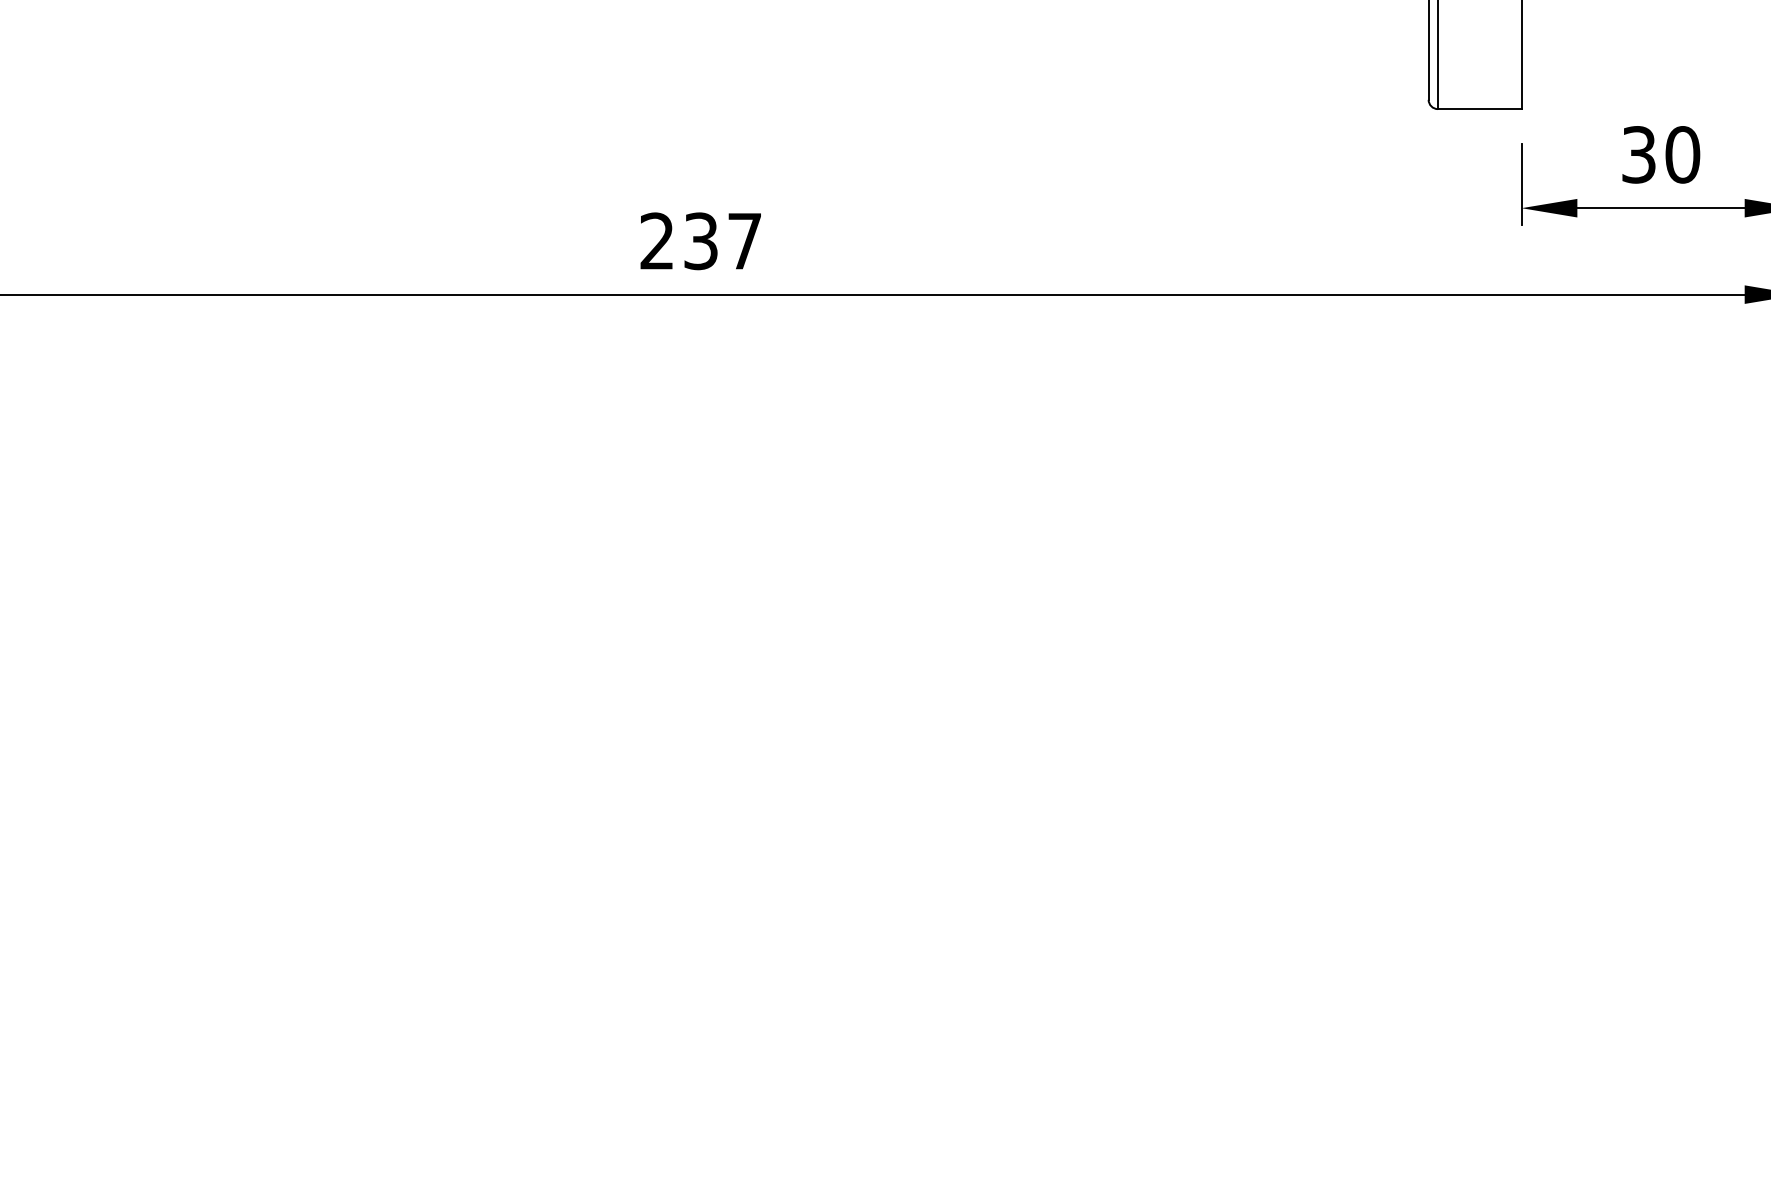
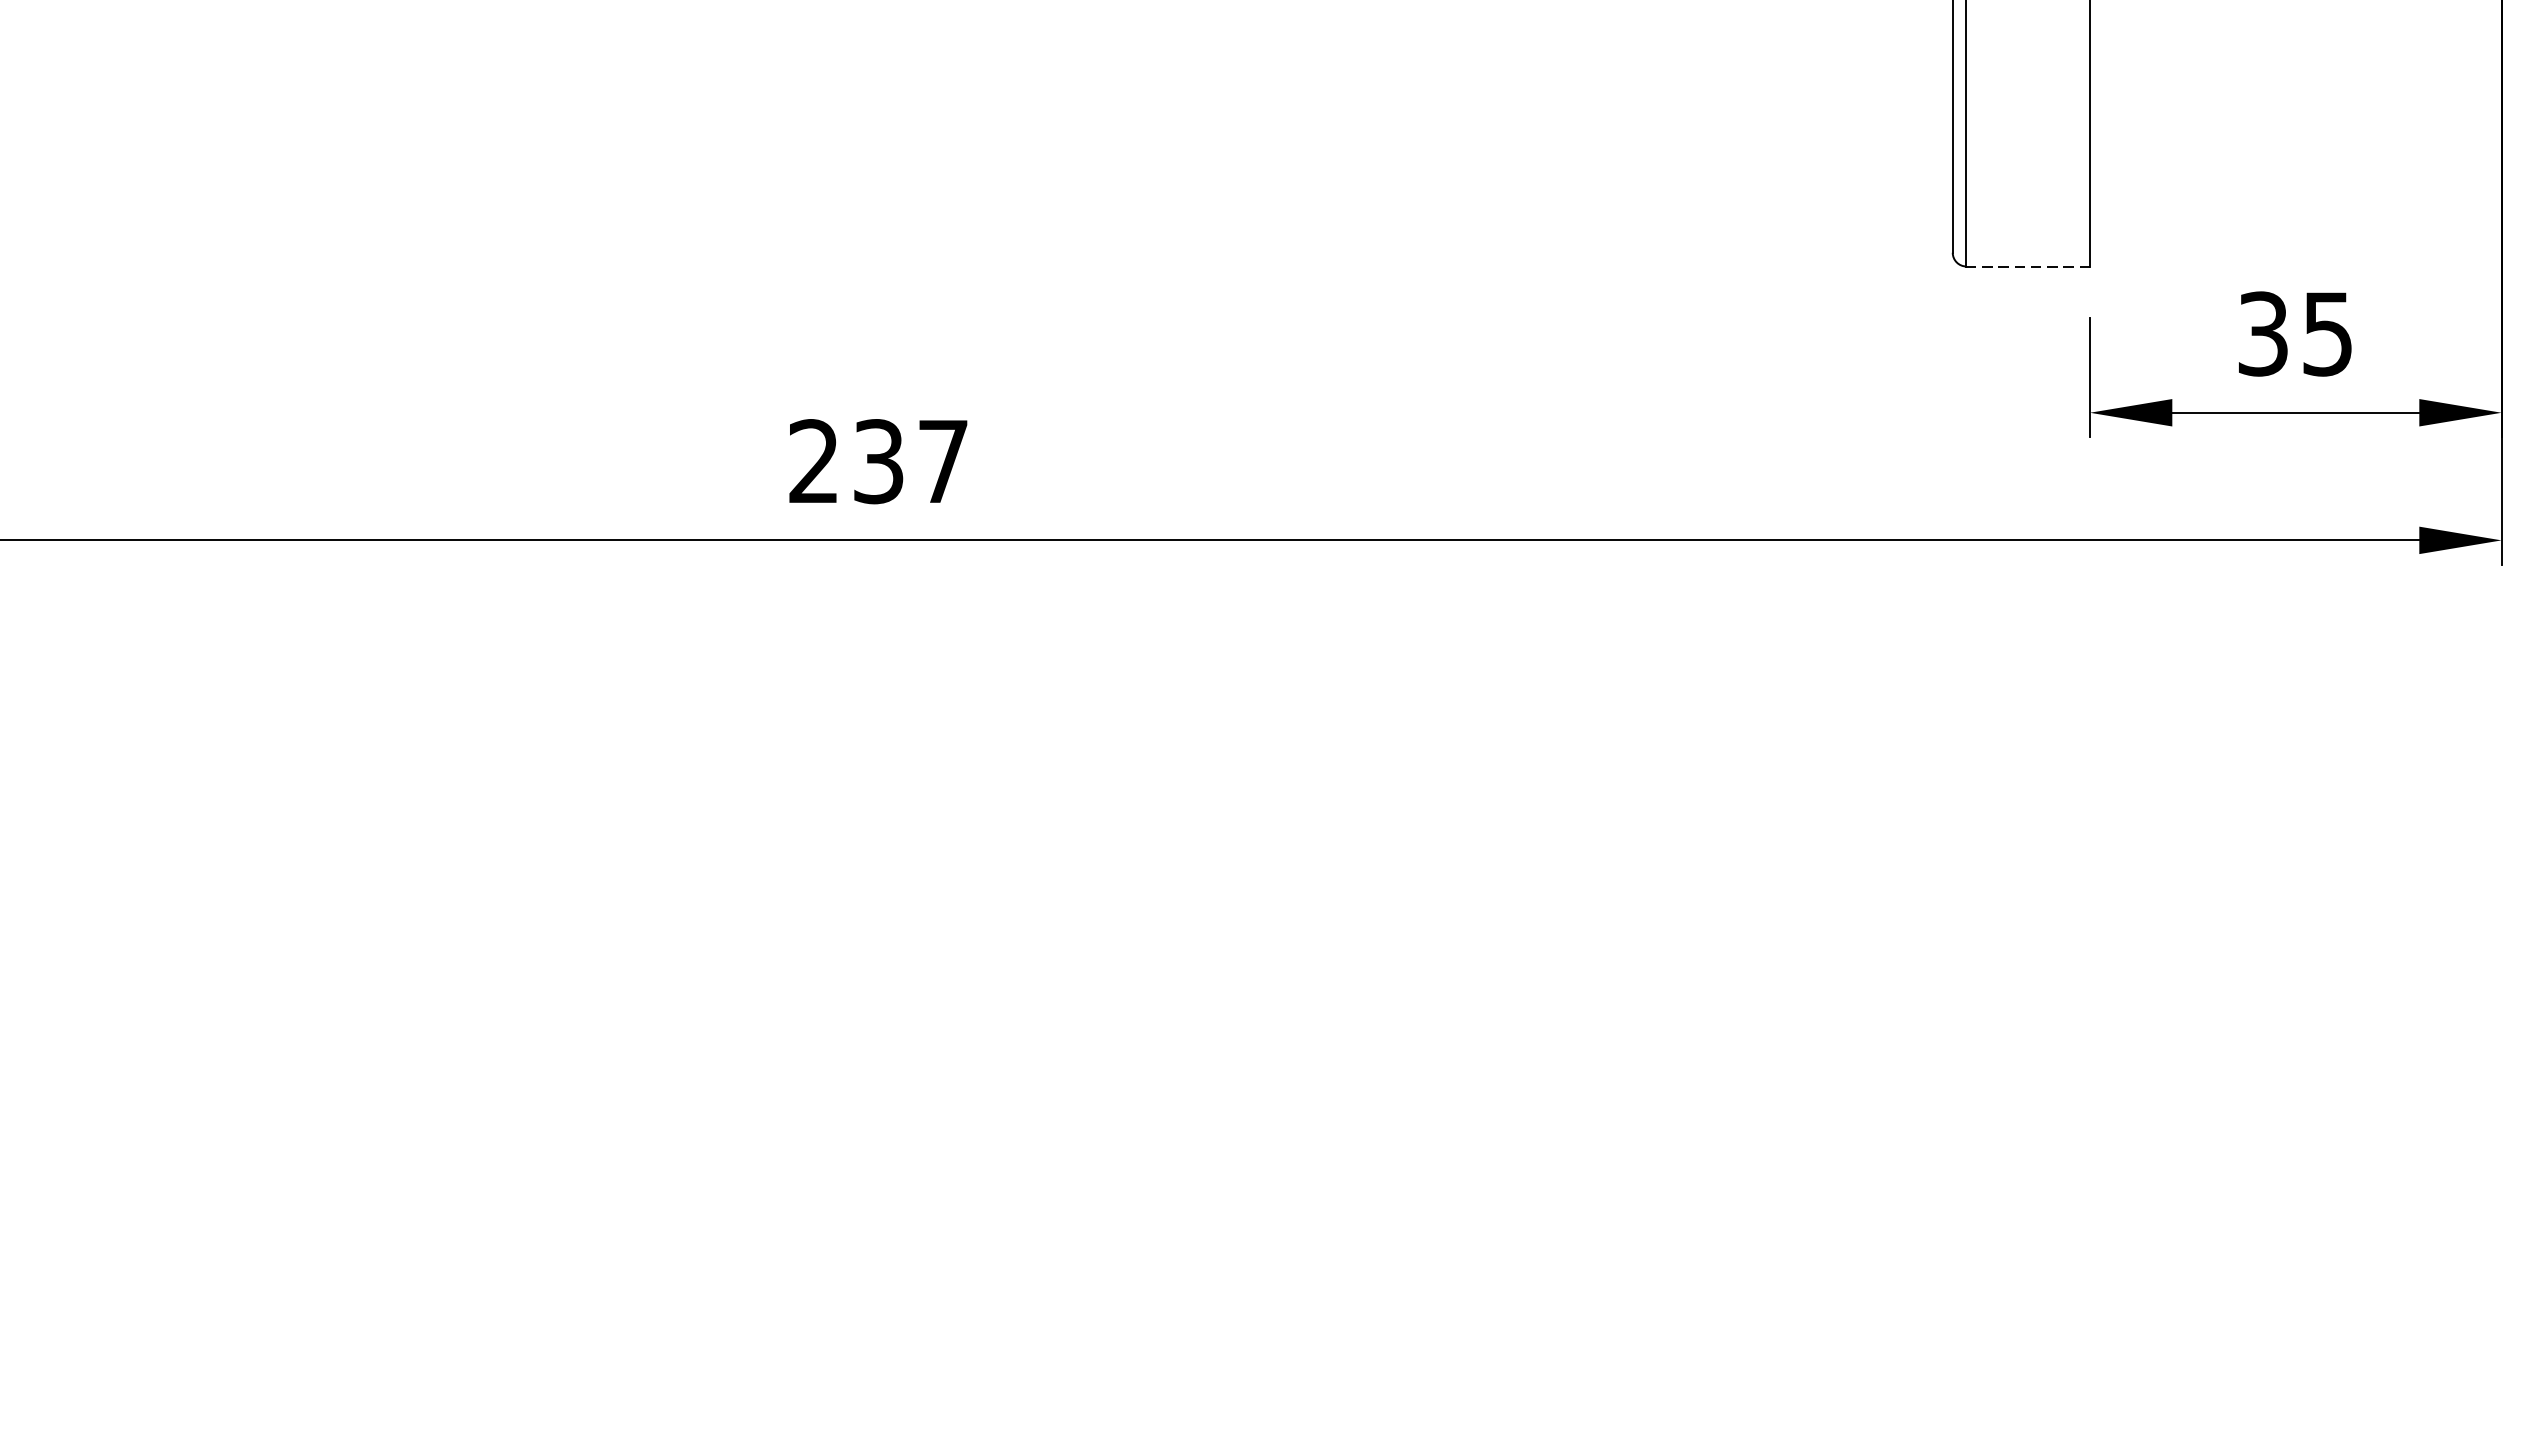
line: (1479, 109) -> (2027, 267), solid -> dashed
text: (1682, 154) -> (2327, 333), 30 -> 35

